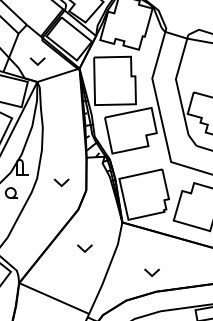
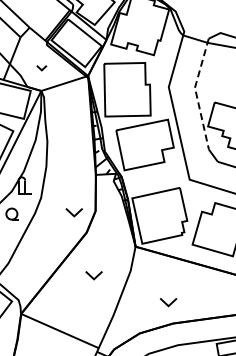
part: (37, 60) -> (41, 67), size x0.6
line: (177, 83) -> (196, 92), solid -> dashed
part: (60, 182) -> (73, 212), moved

